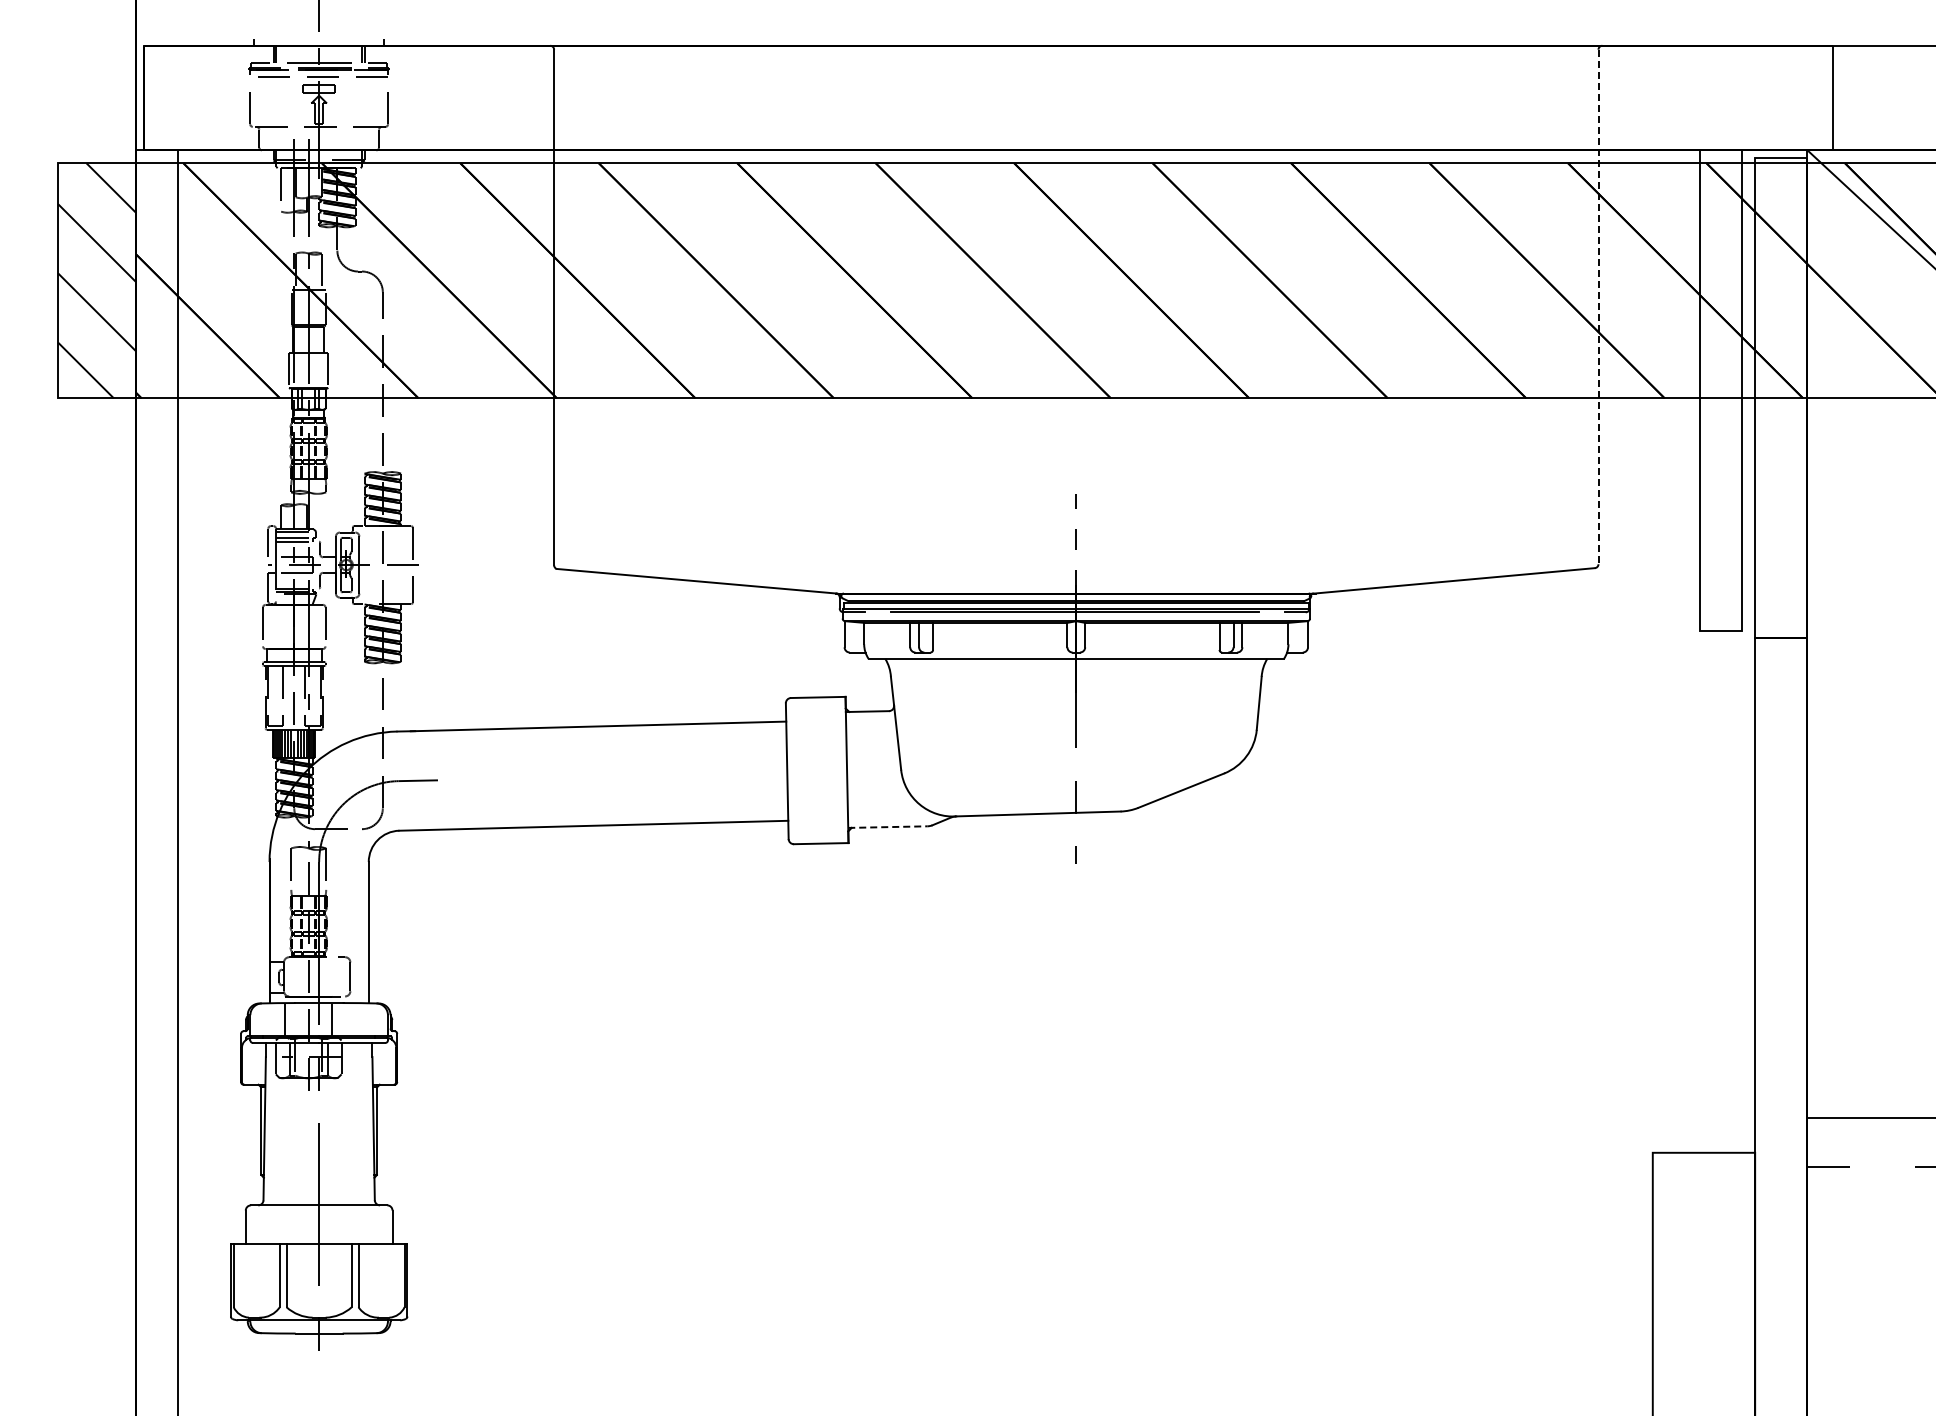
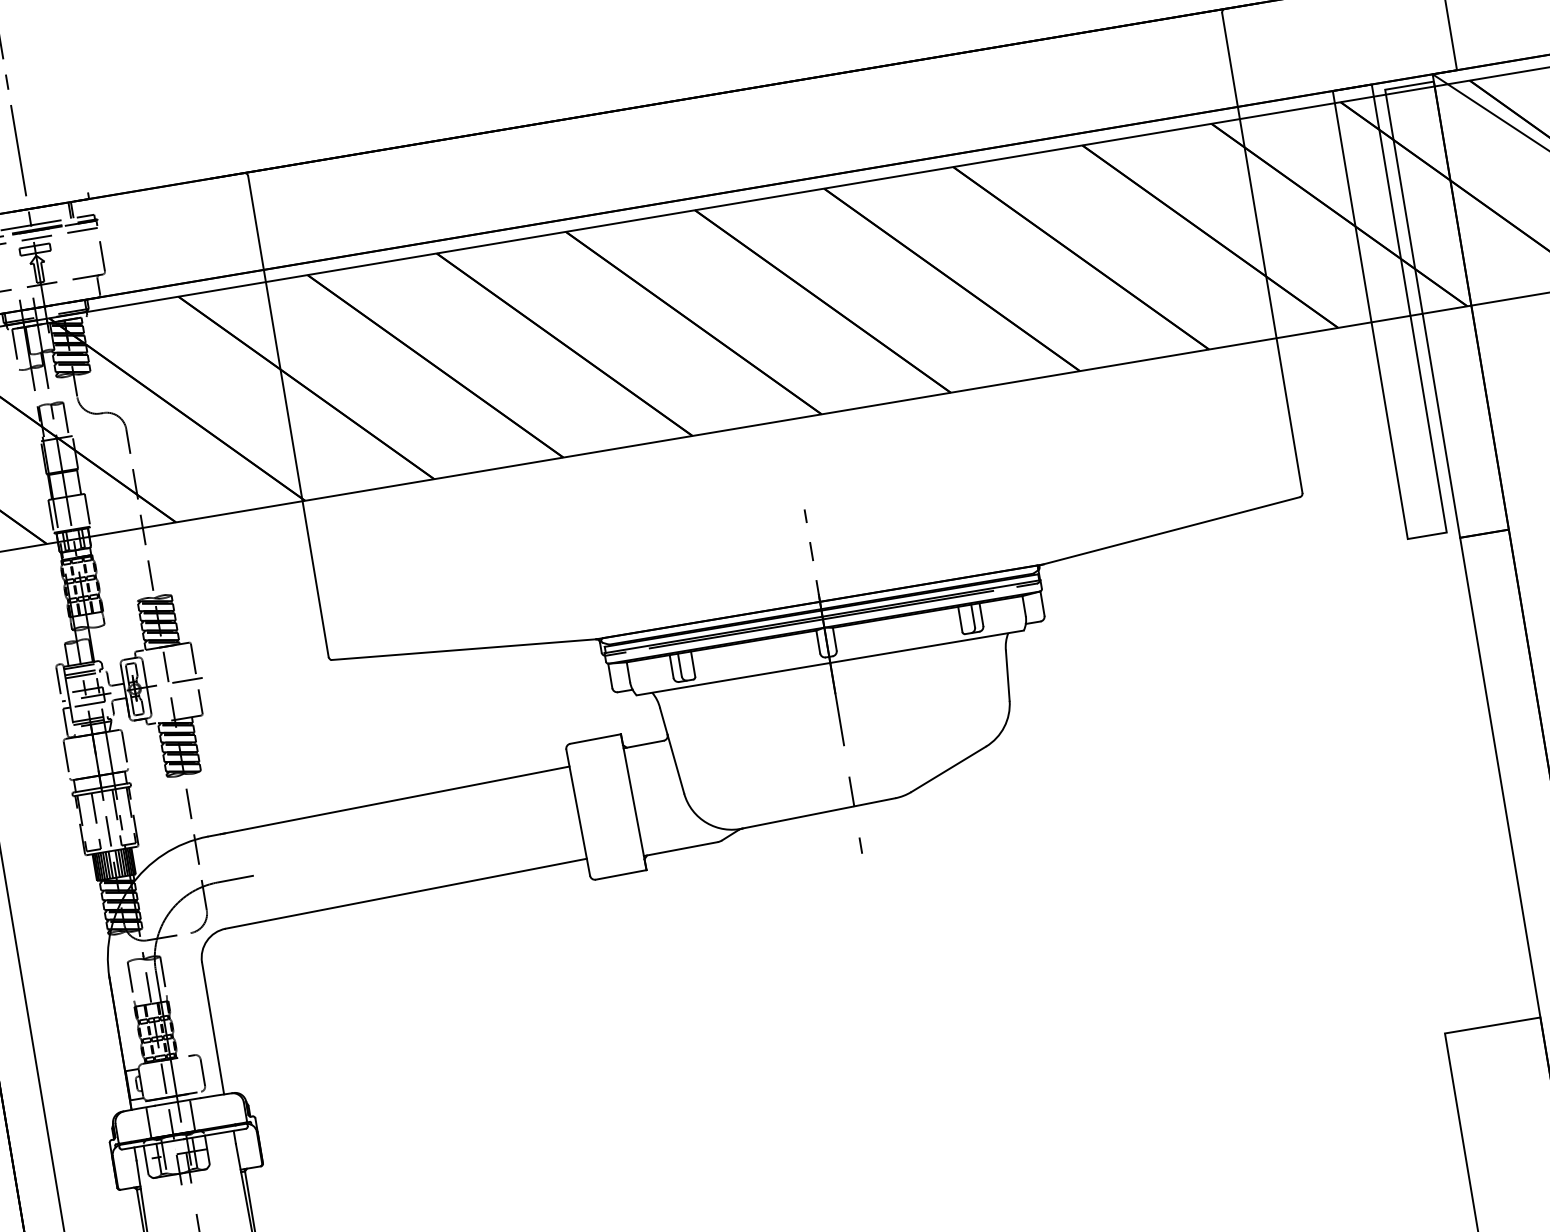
line: (1598, 307) -> (1262, 253), dashed -> solid
line: (887, 827) -> (680, 849), dashed -> solid

